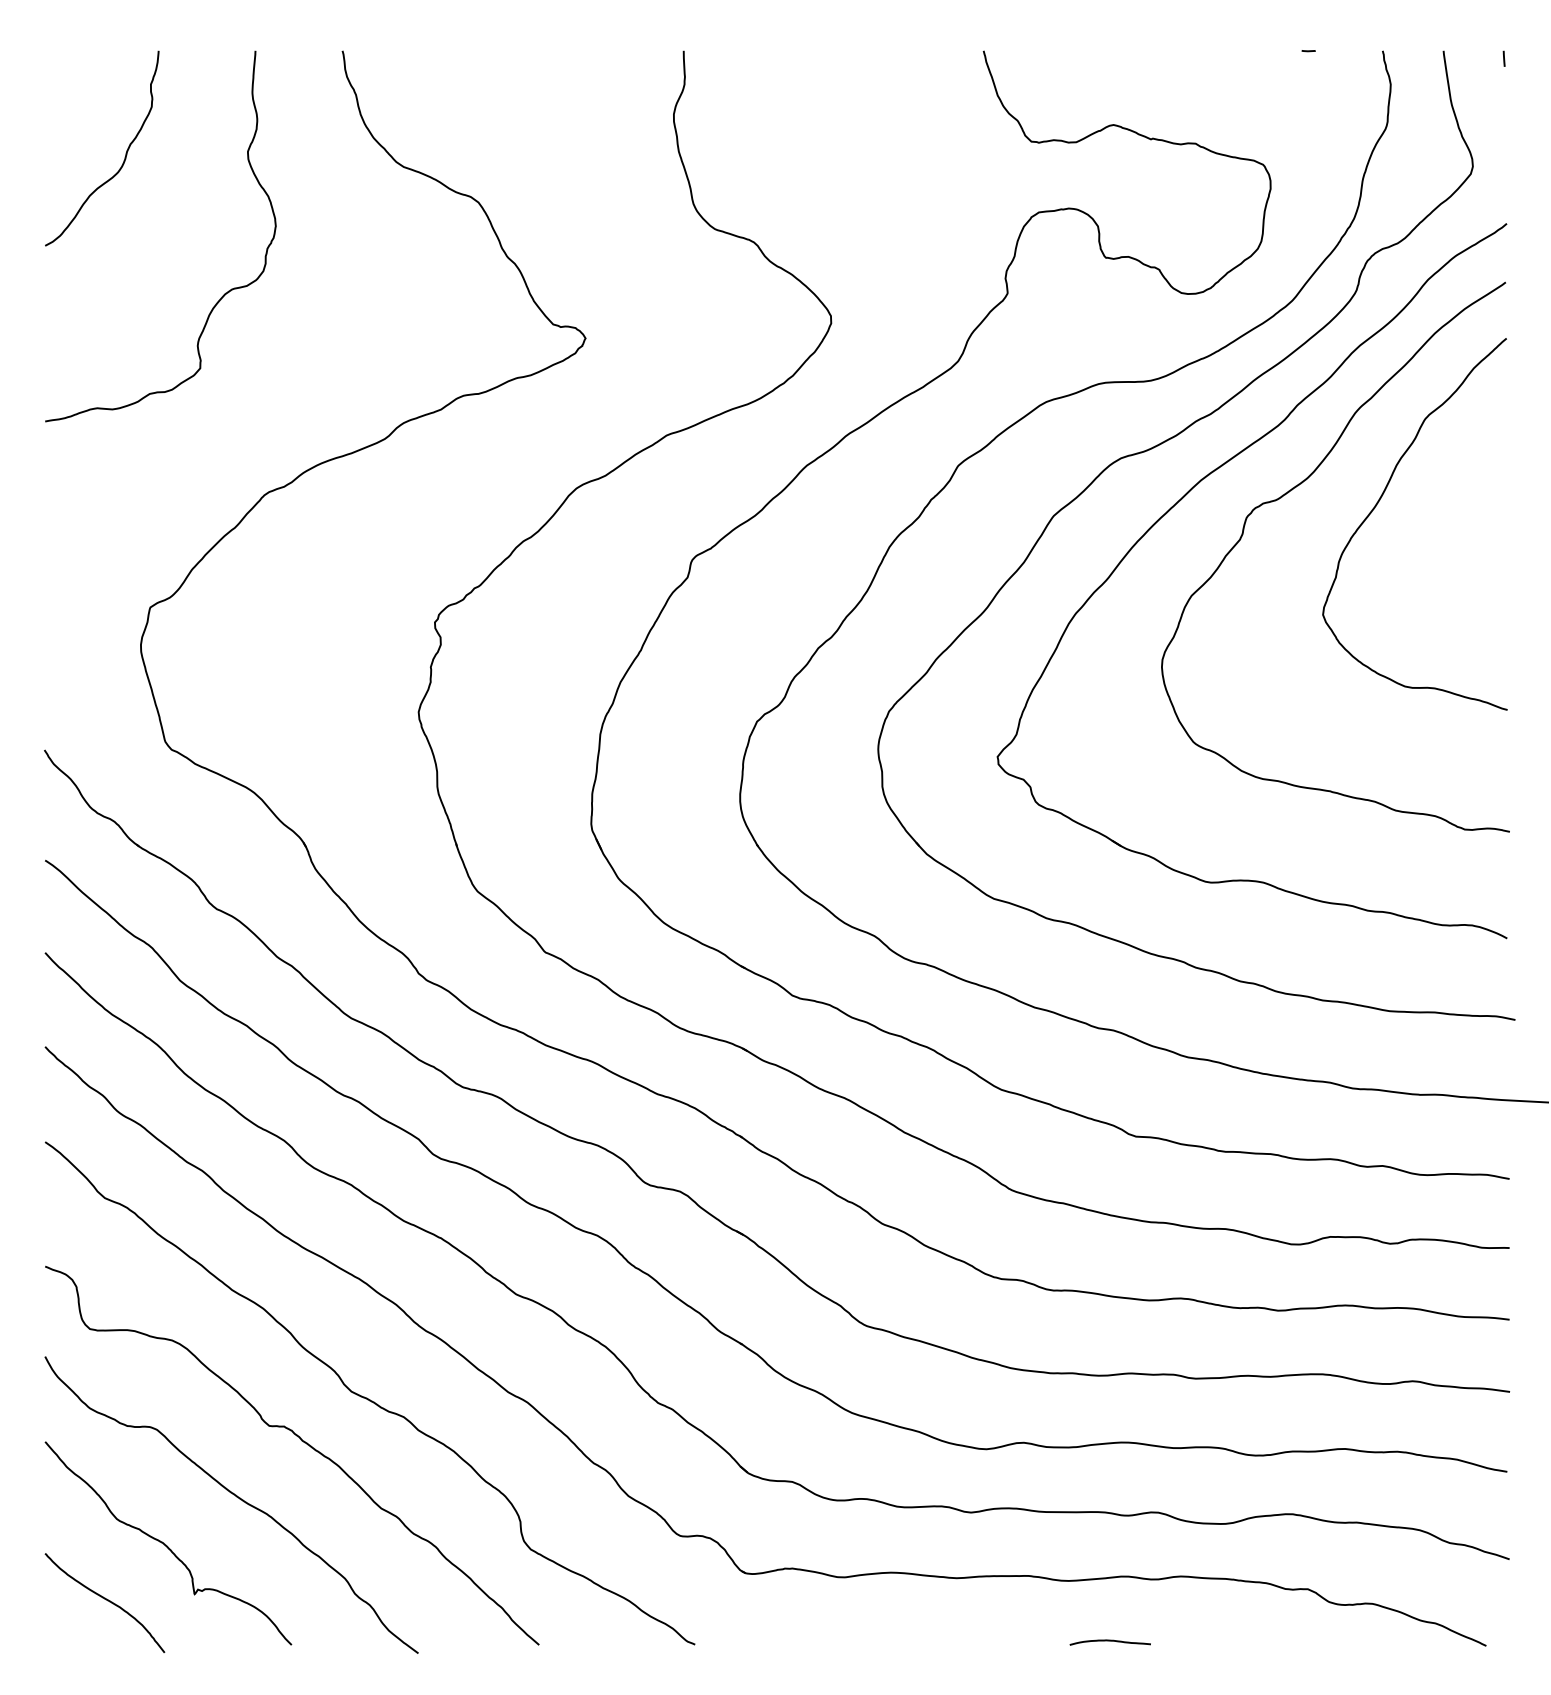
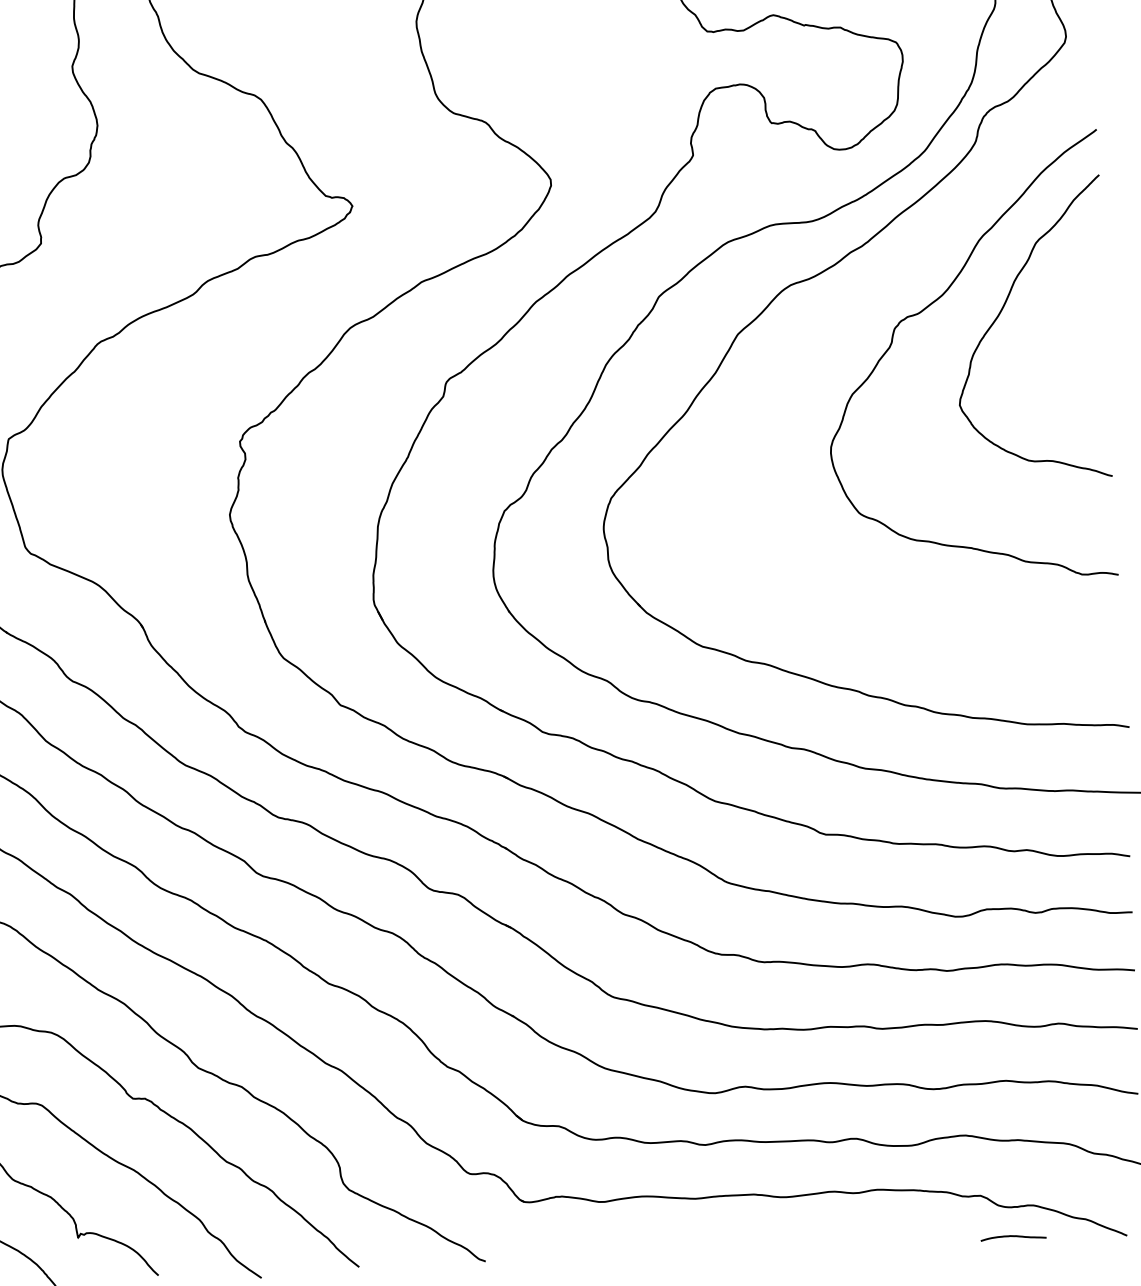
part: (1181, 500) -> (841, 317), removed
curve: (1109, 1641) -> (1012, 1236), moved

